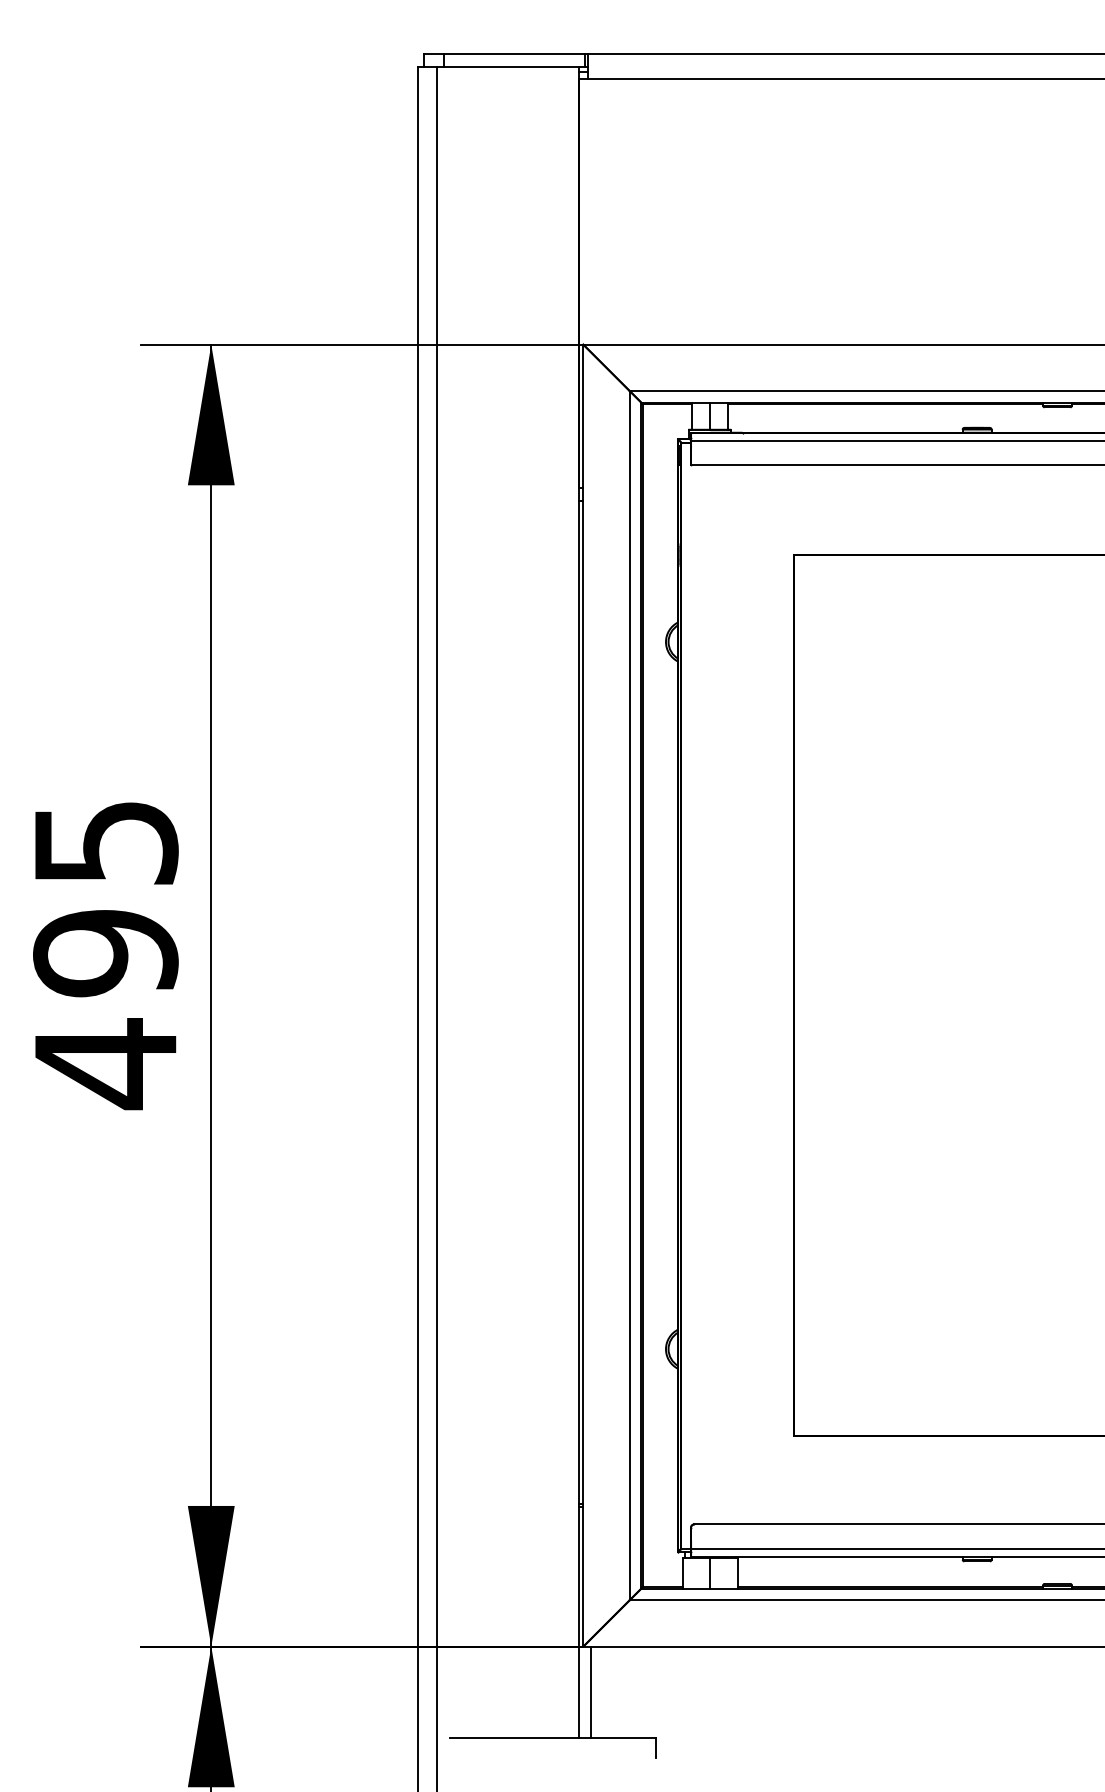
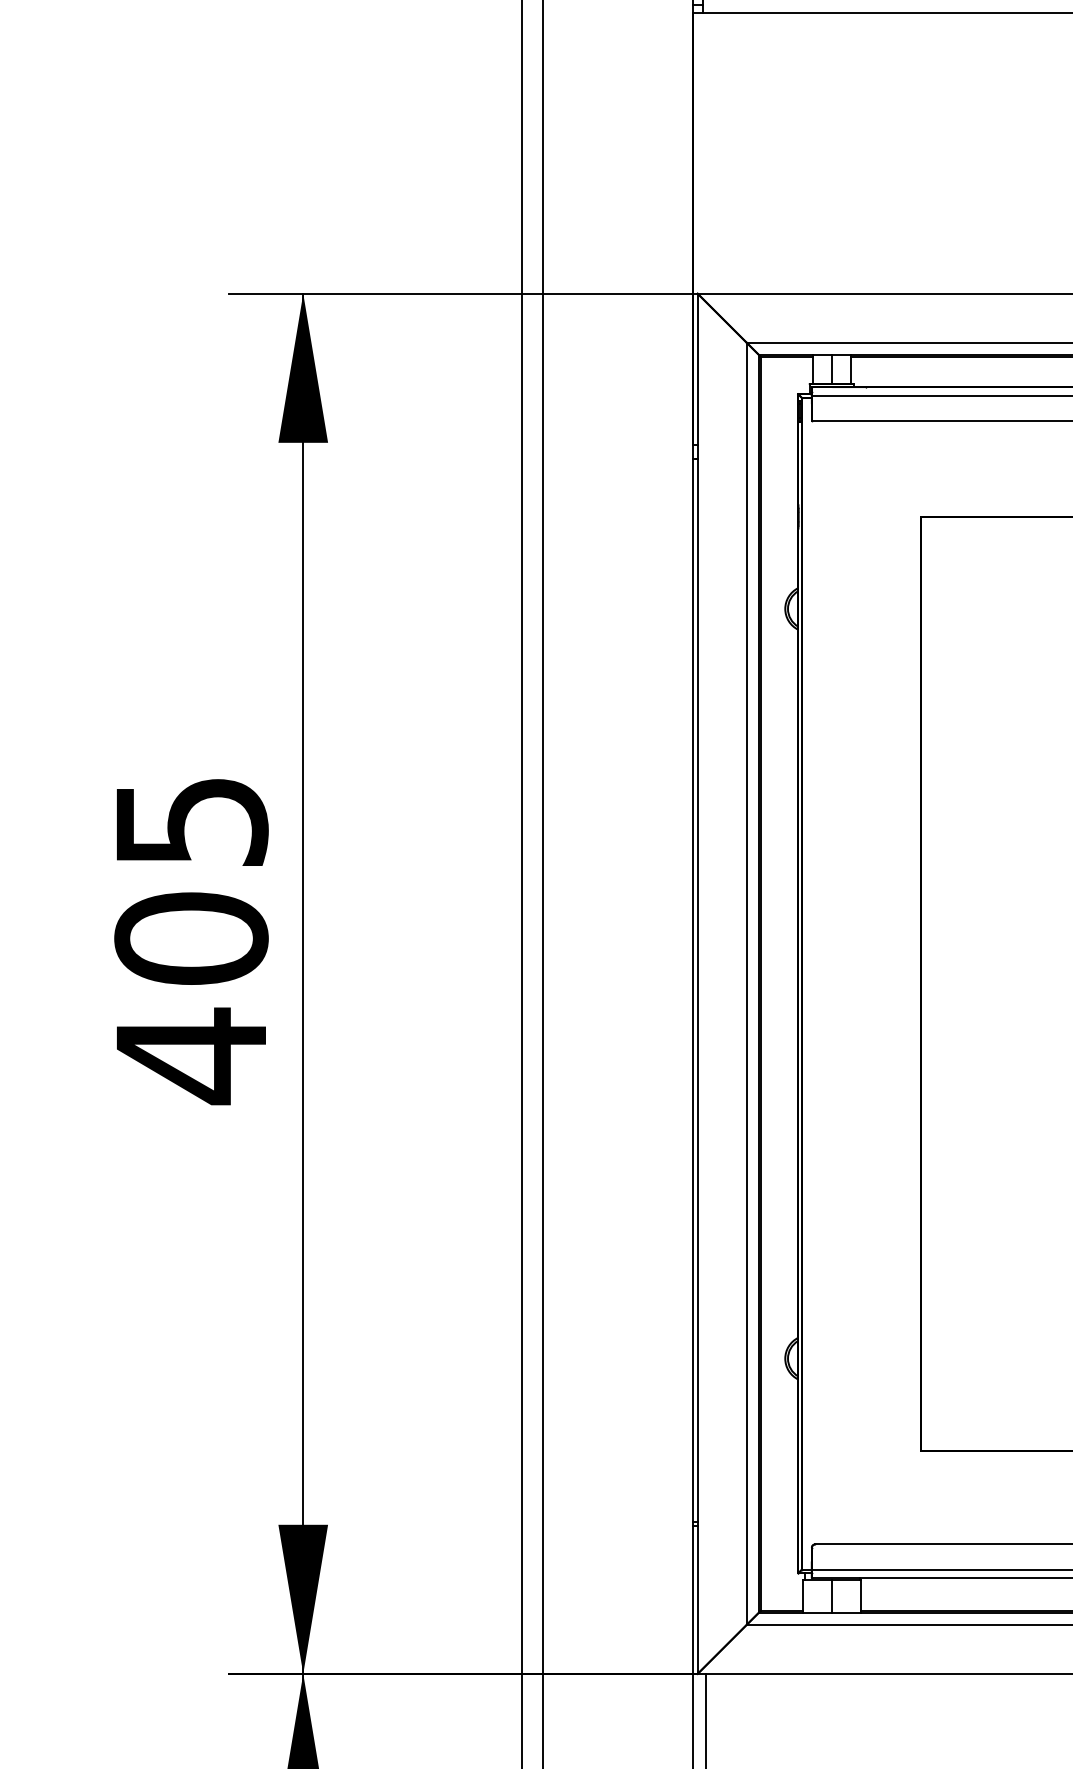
text: (105, 953) -> (191, 939), 495 -> 405

